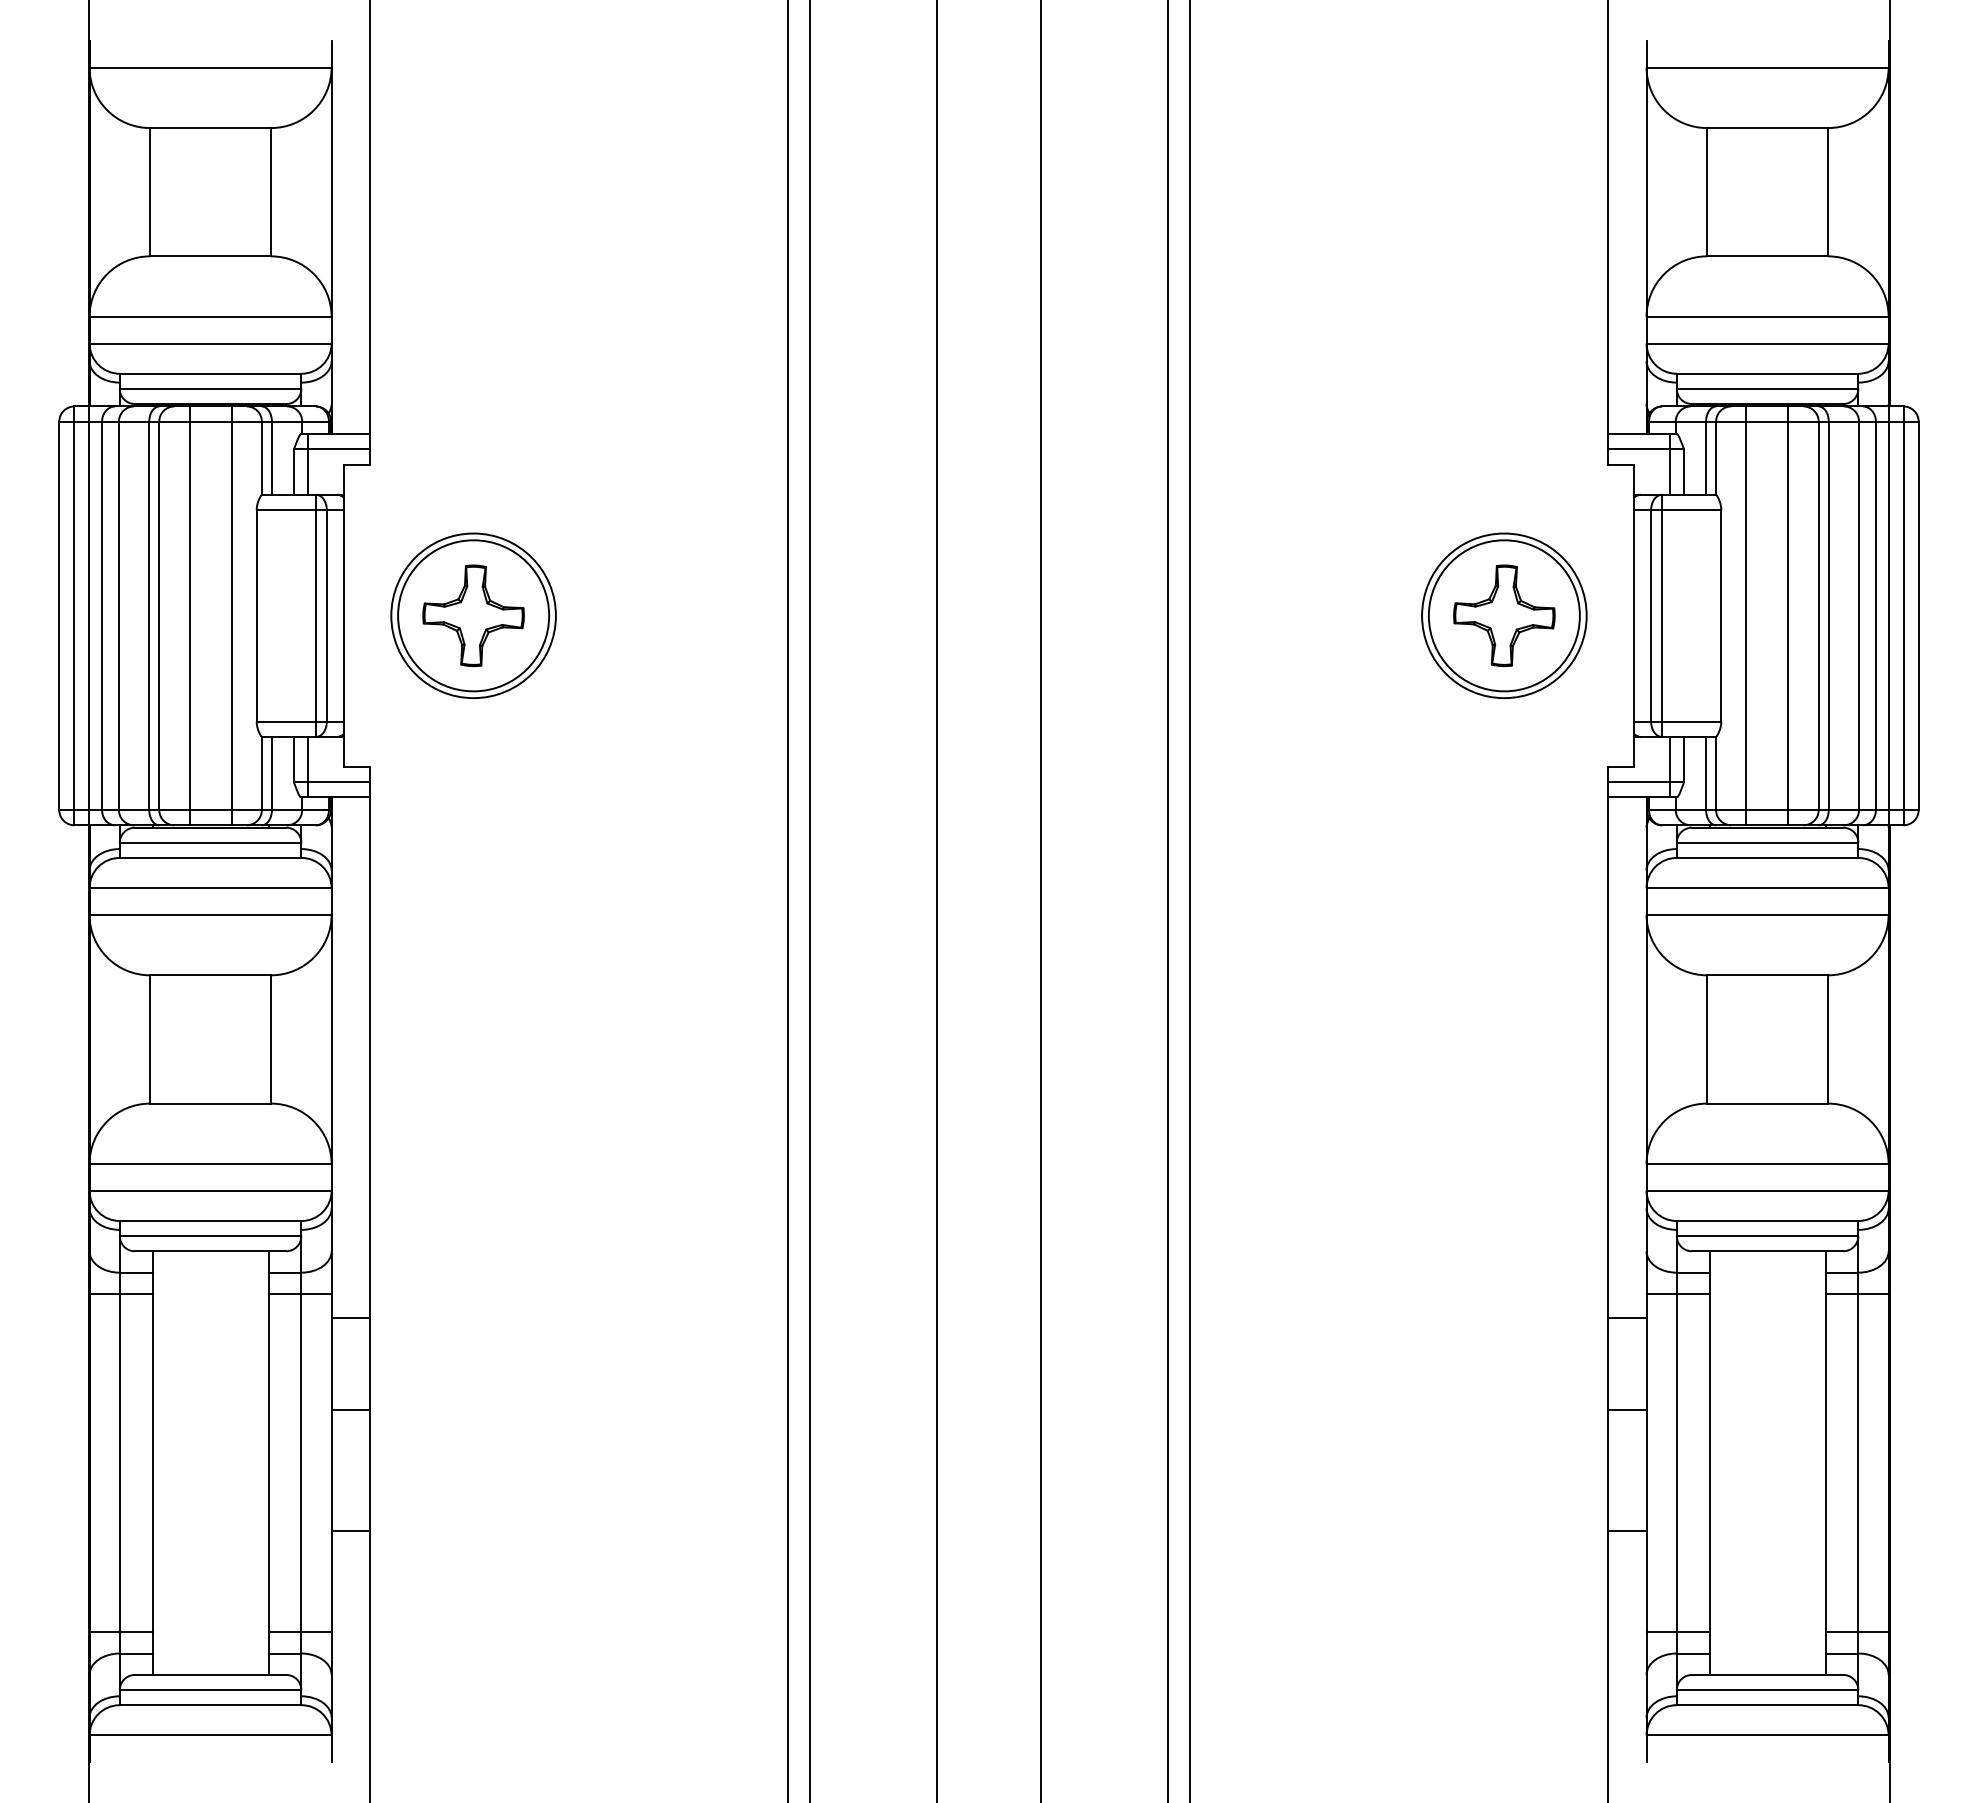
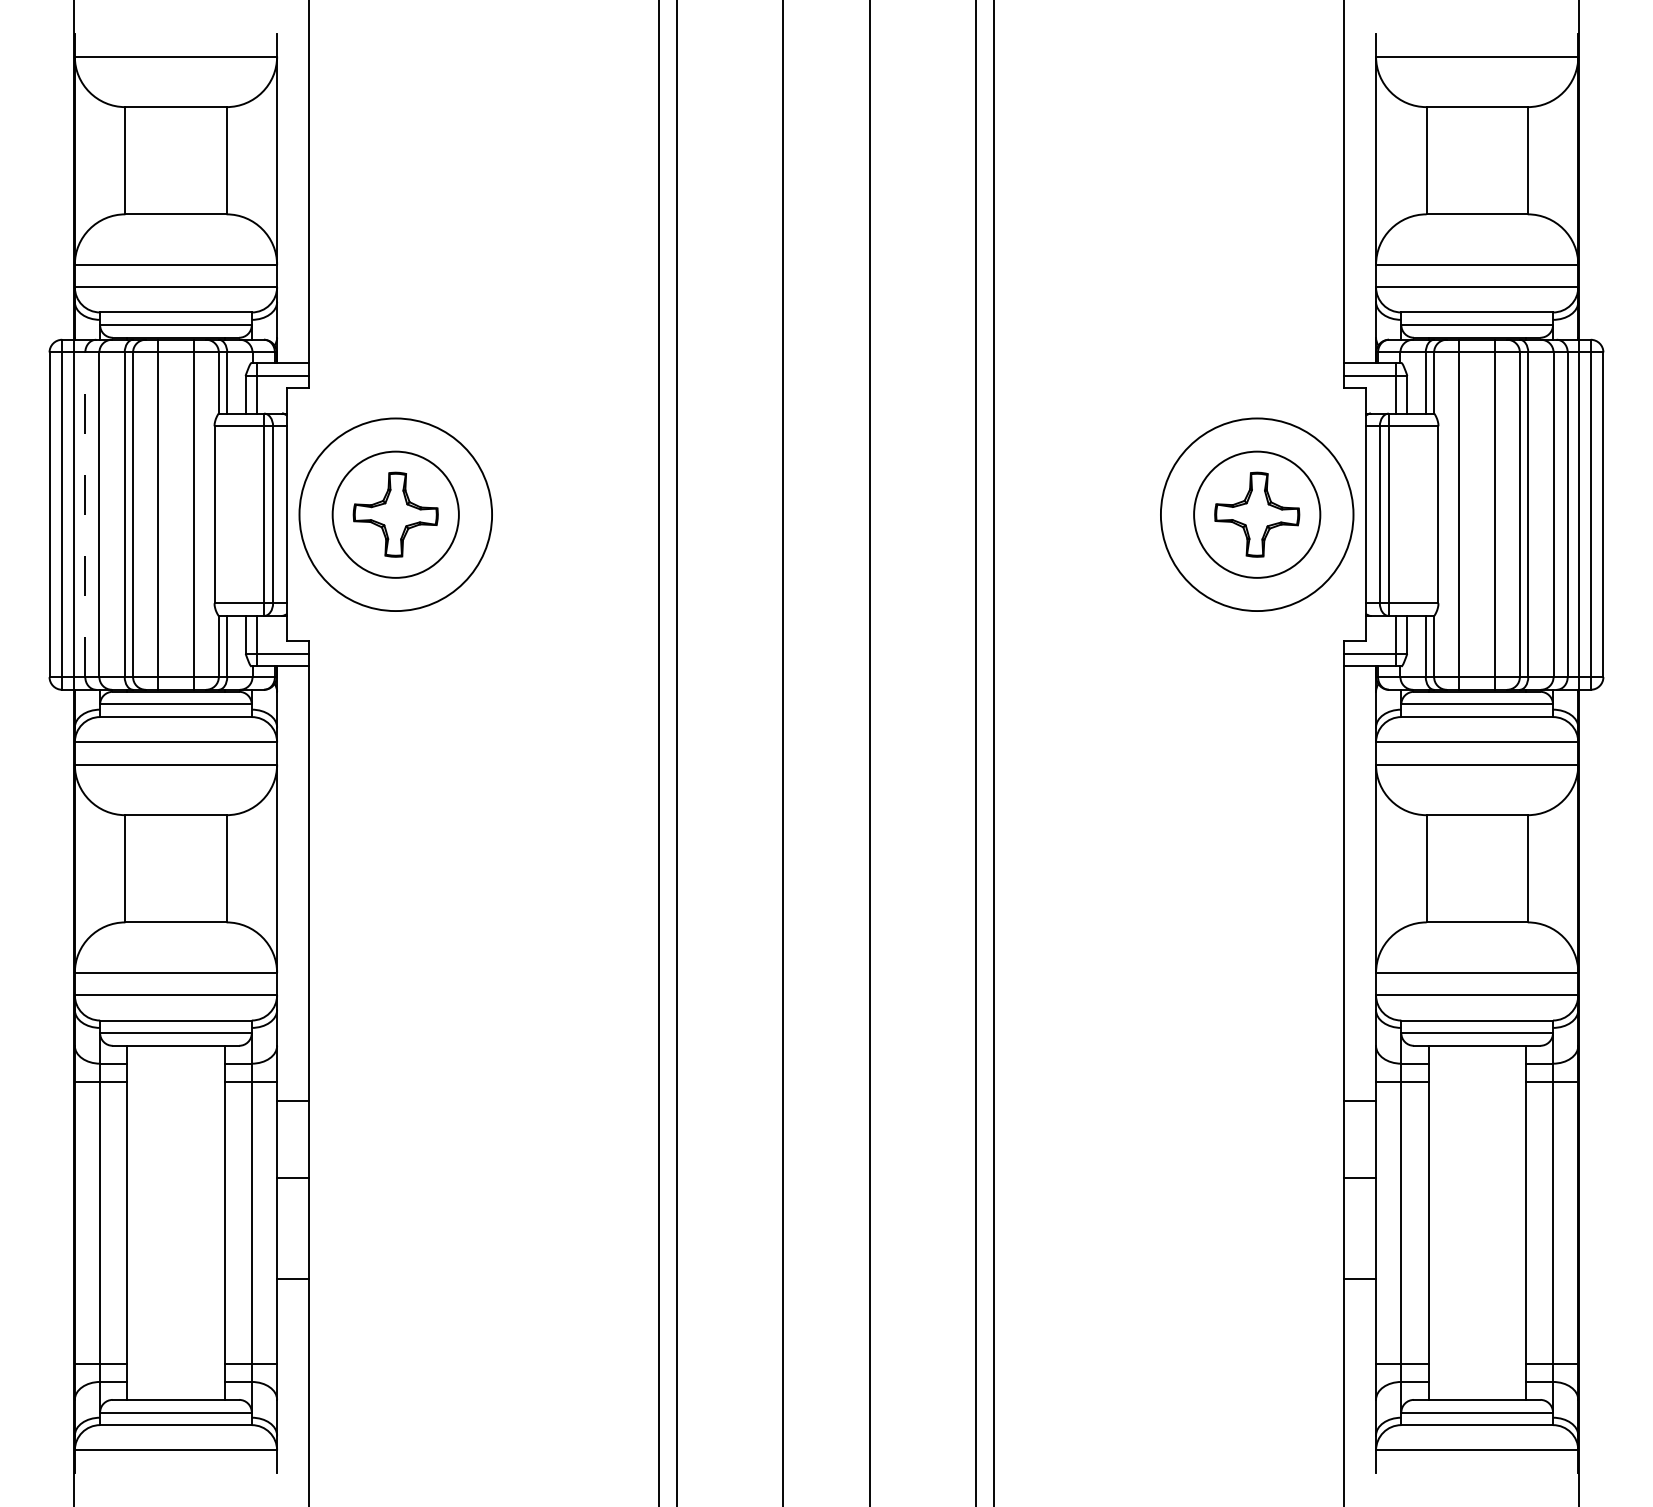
line: (102, 615) -> (85, 514), solid -> dashed
circle: (473, 615) -> (395, 514), size x1.4
circle: (1504, 615) -> (1257, 514), size x1.4

